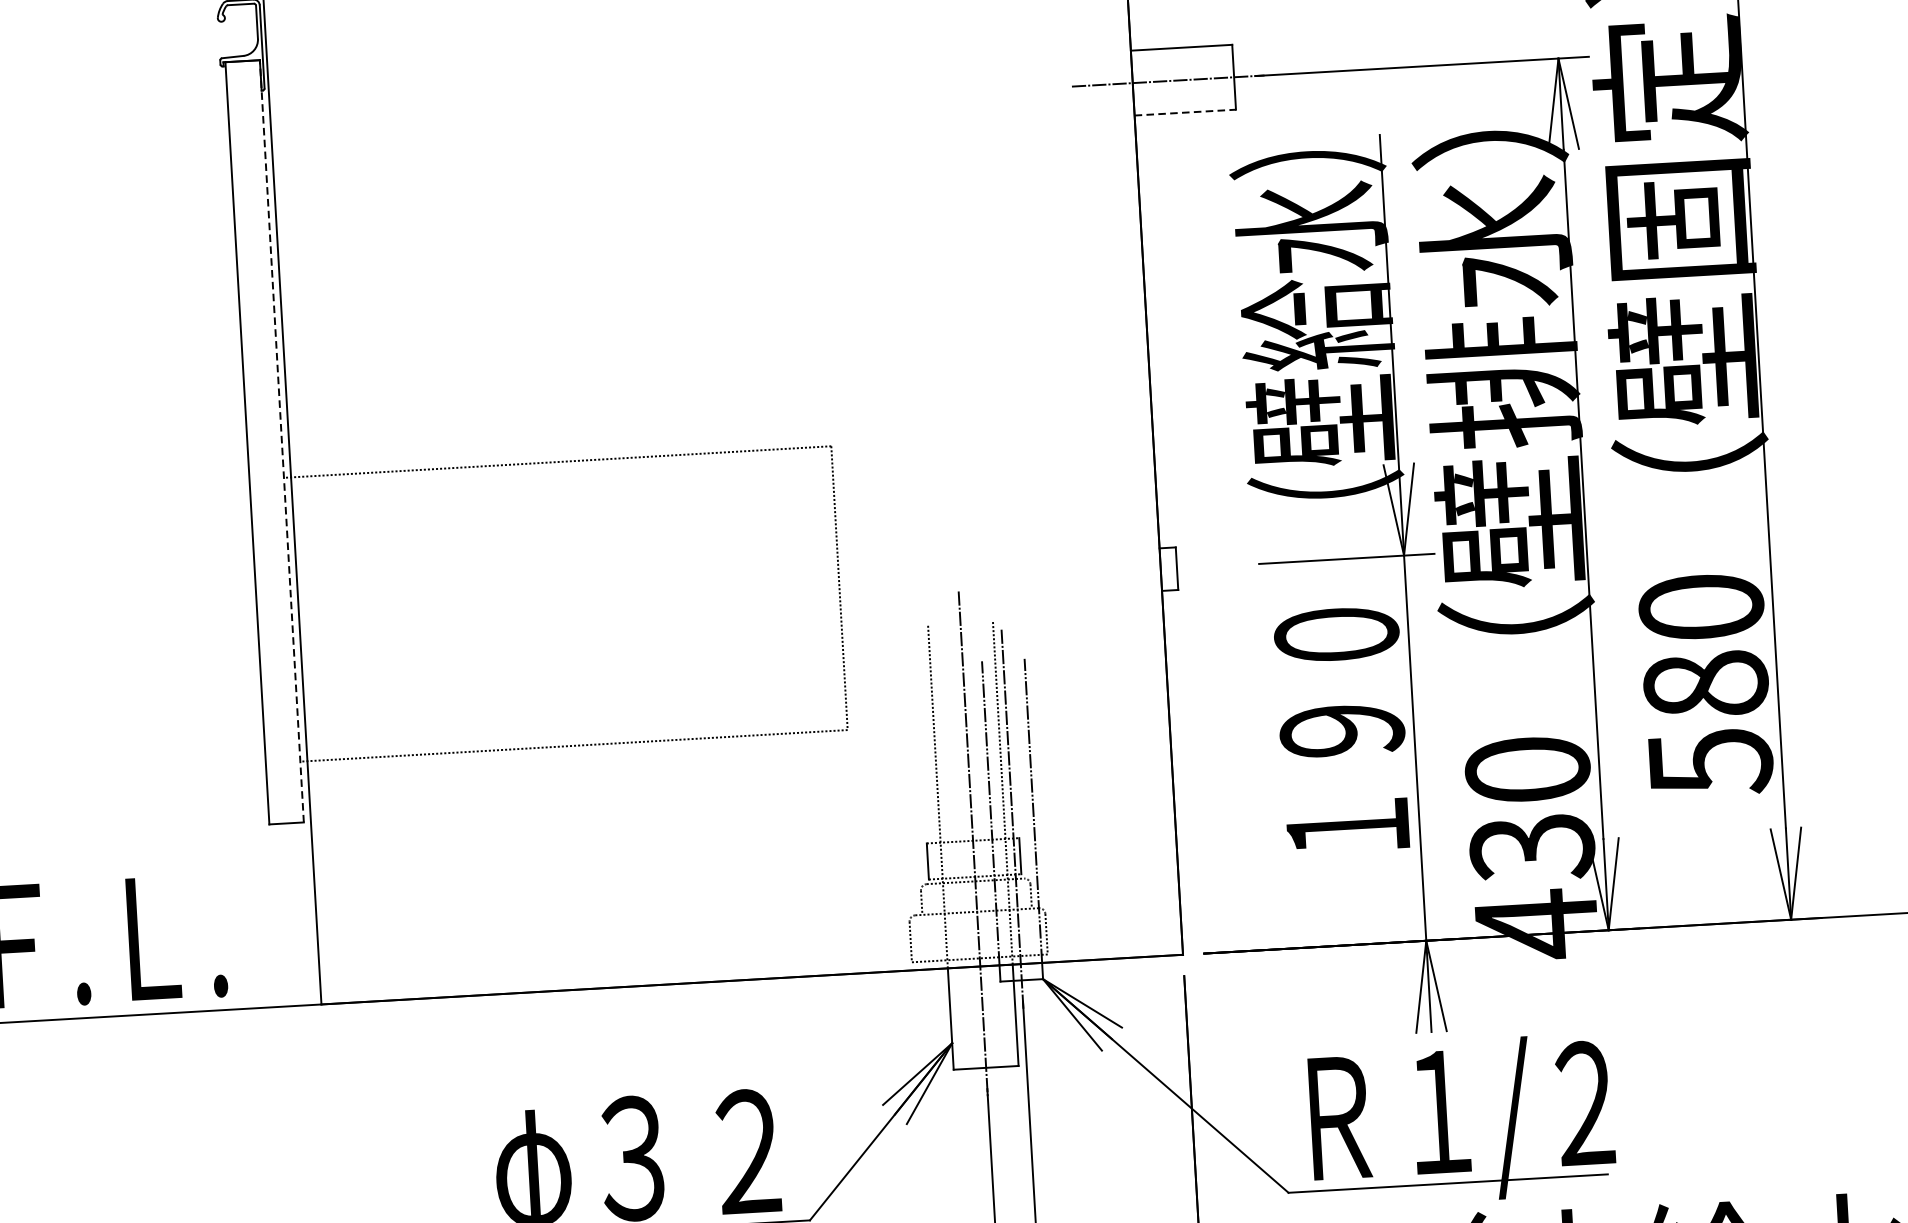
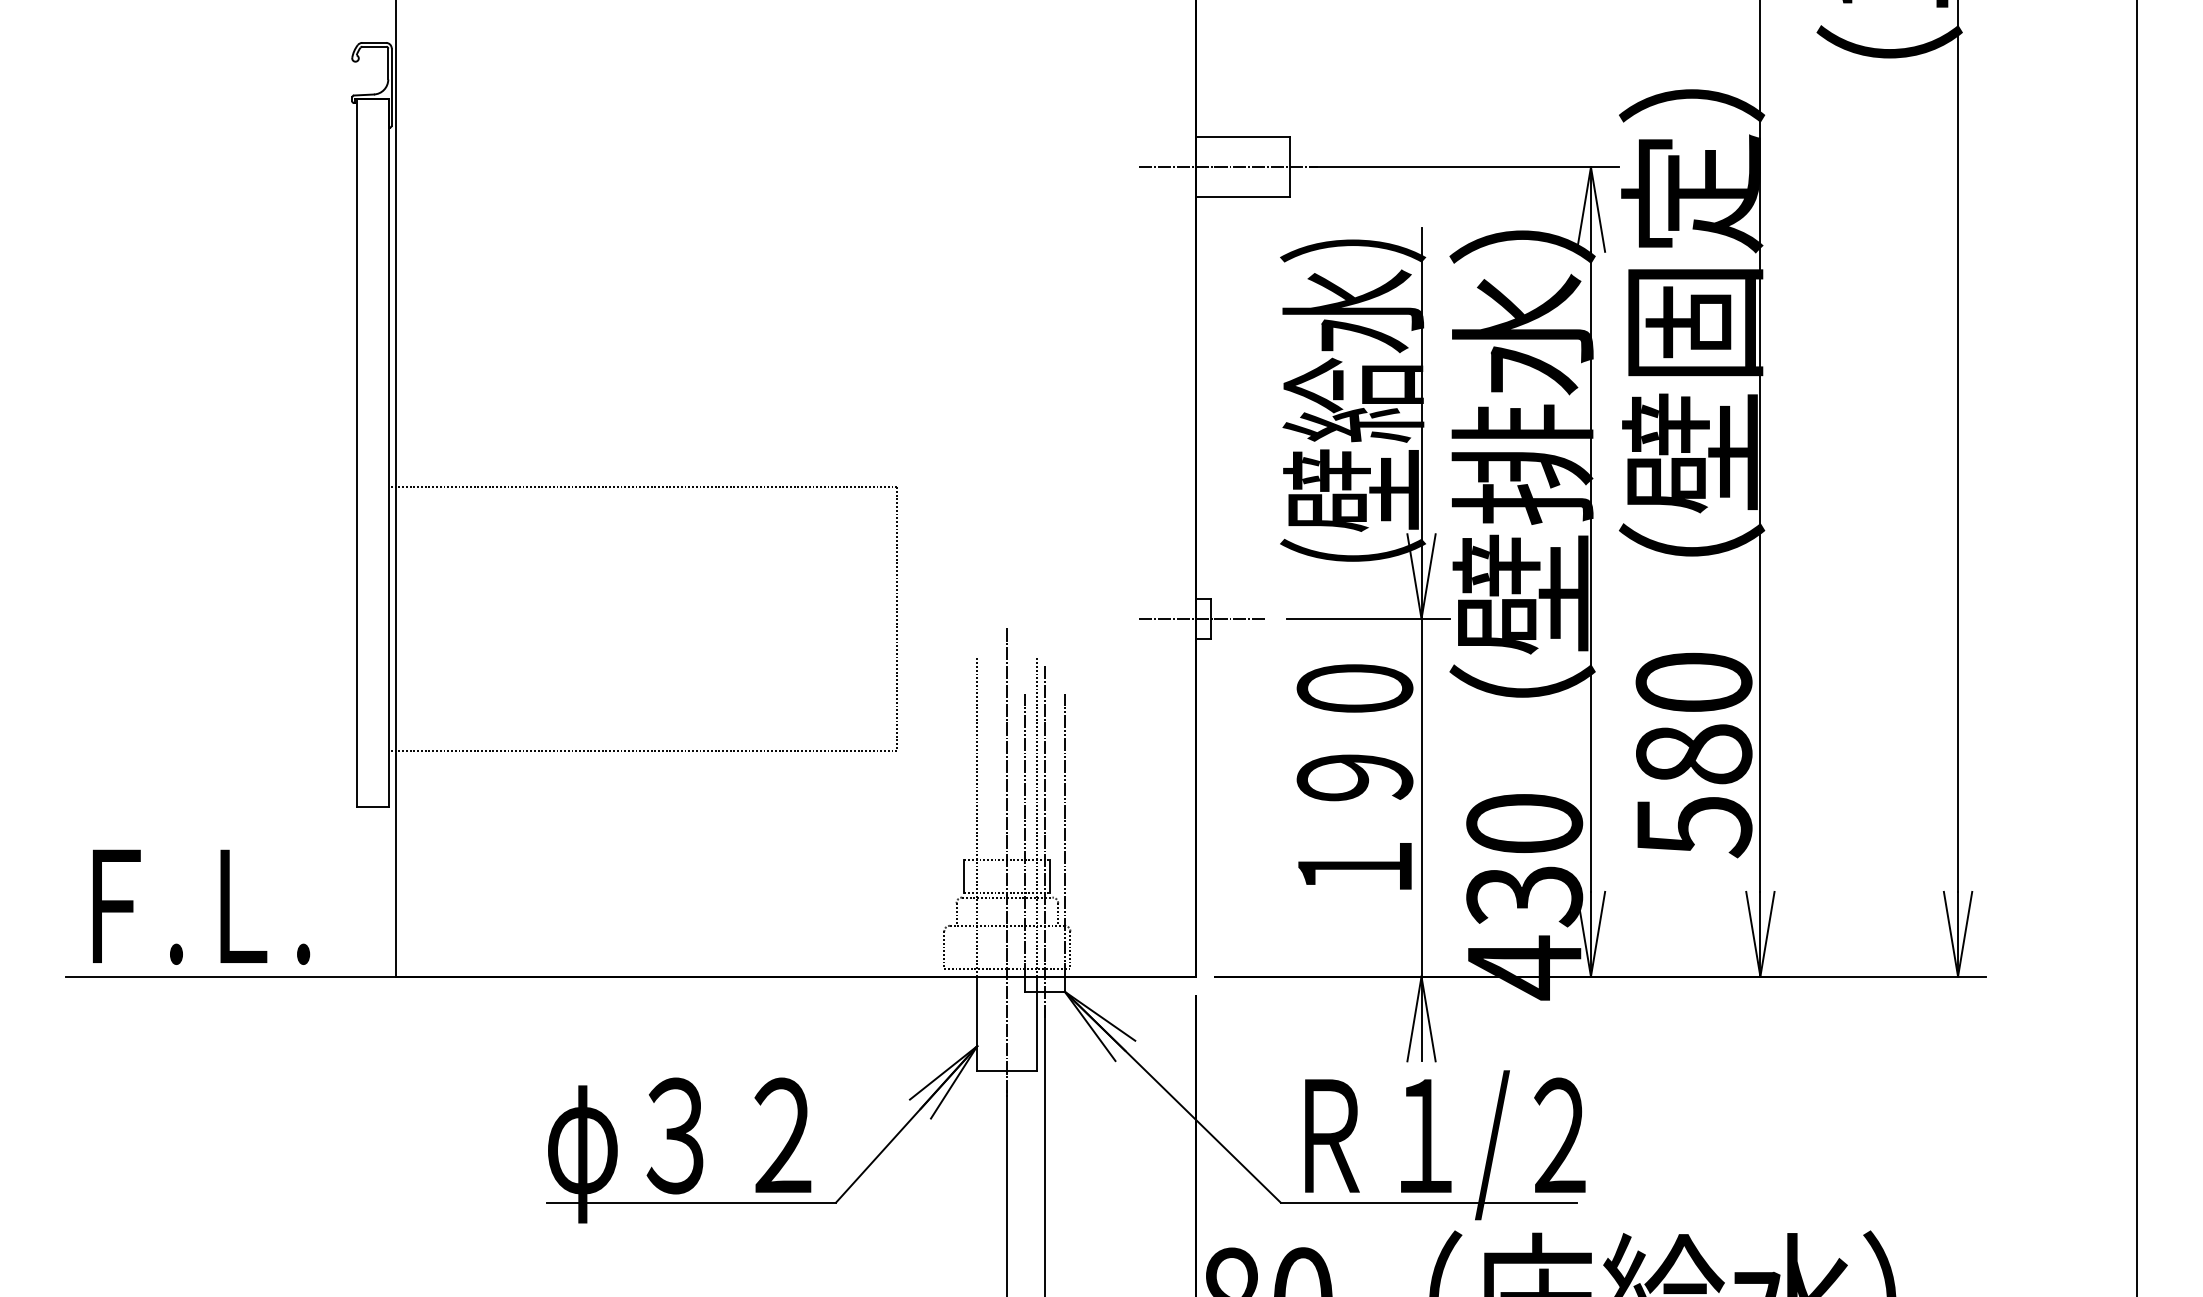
line: (1186, 112) -> (1243, 197), dashed -> solid
line: (281, 441) -> (388, 453), dashed -> solid
line: (1169, 568) -> (1203, 618), added

